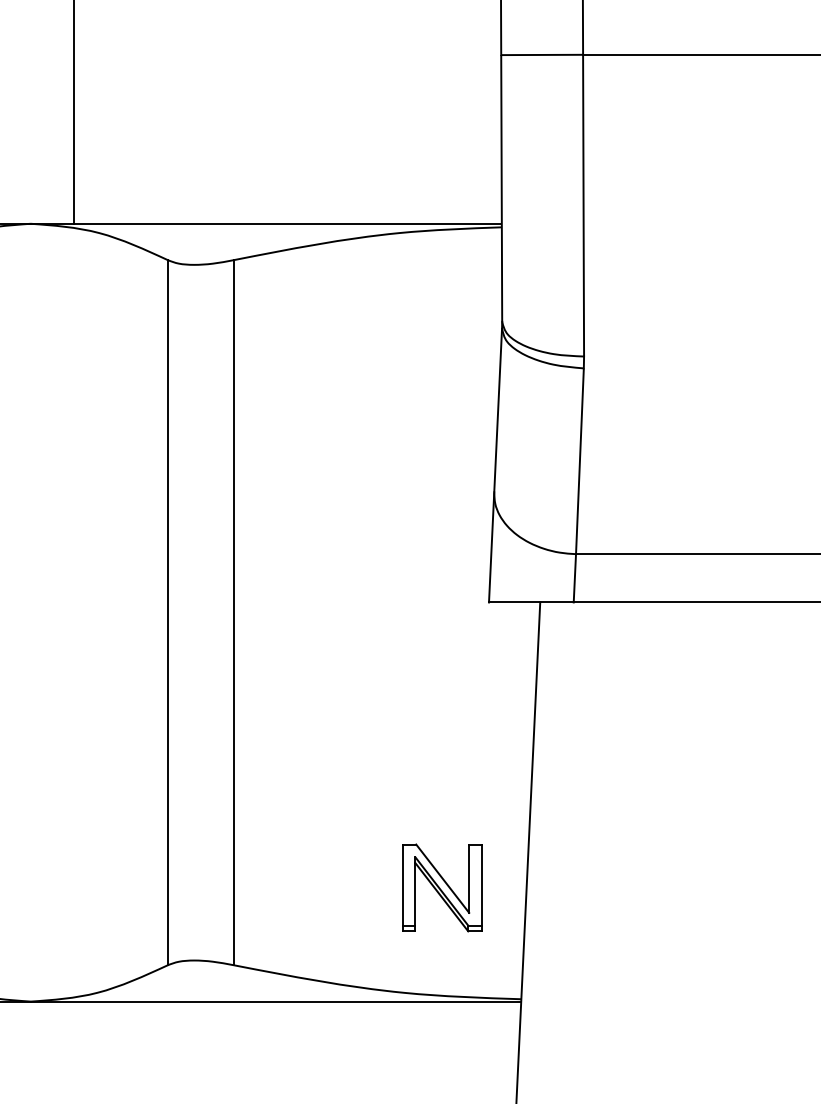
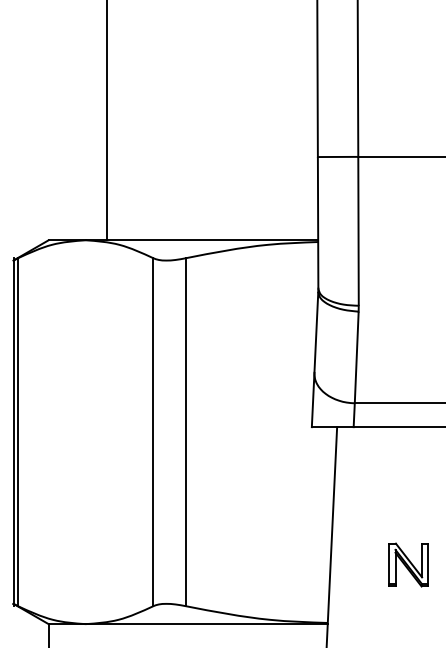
part: (441, 886) -> (408, 564), moved

